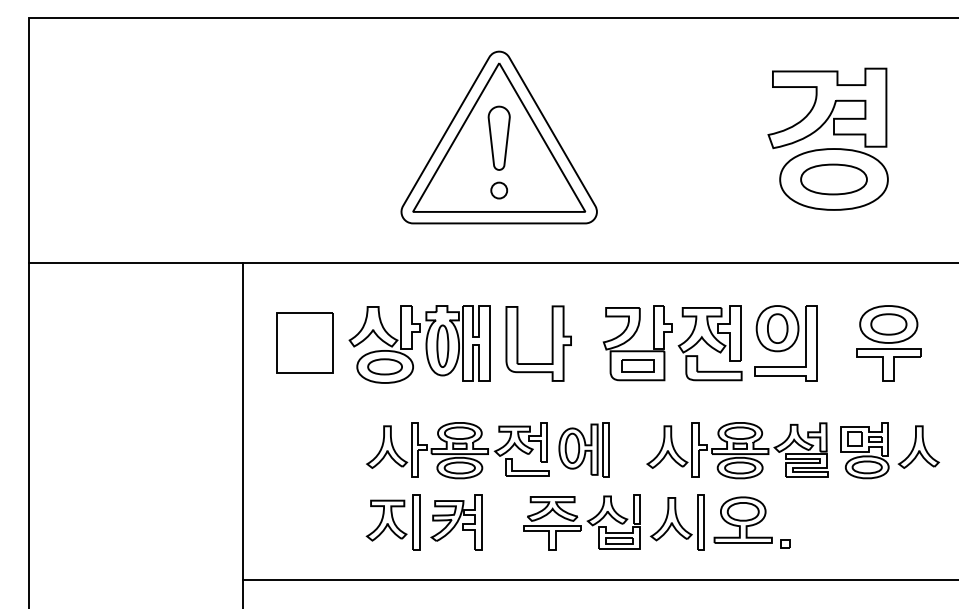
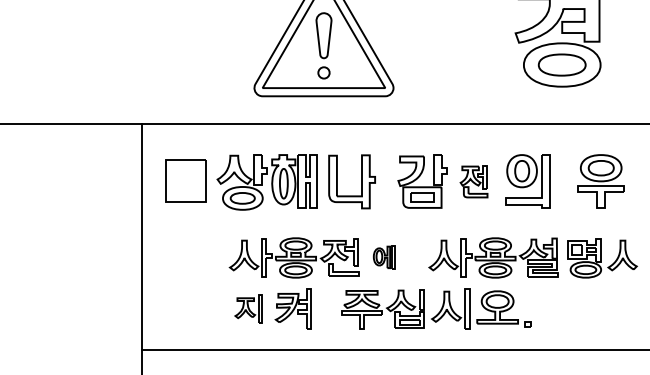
part: (709, 343) -> (473, 181), size x0.6
part: (583, 449) -> (383, 257), size x0.6
part: (392, 522) -> (248, 309), size x0.7

